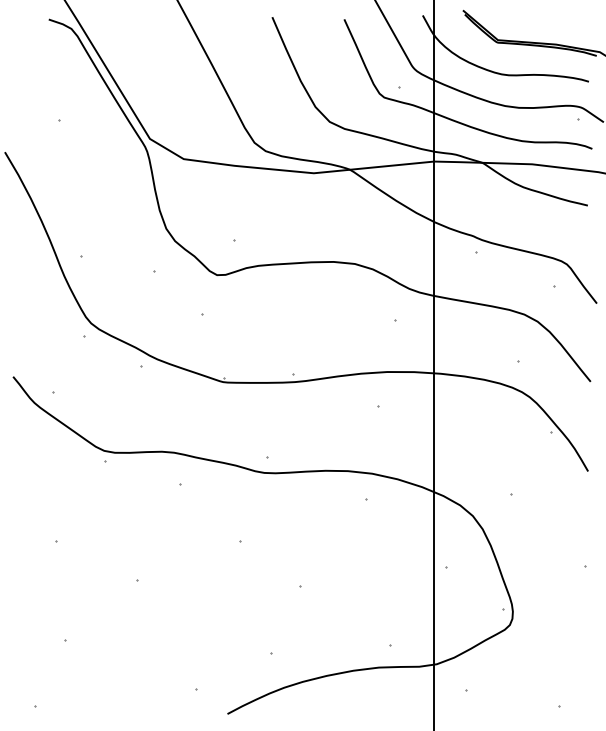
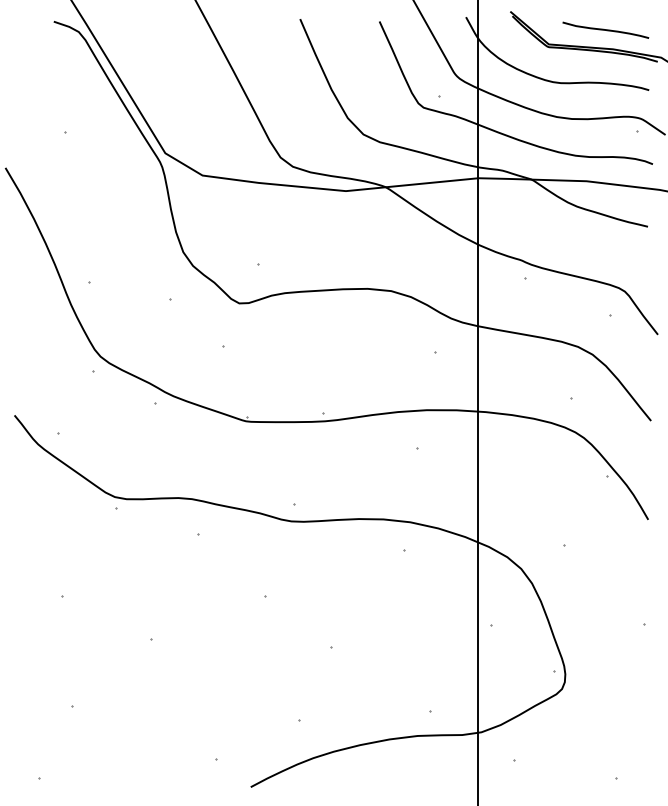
curve: (549, 27) -> (605, 30), added

